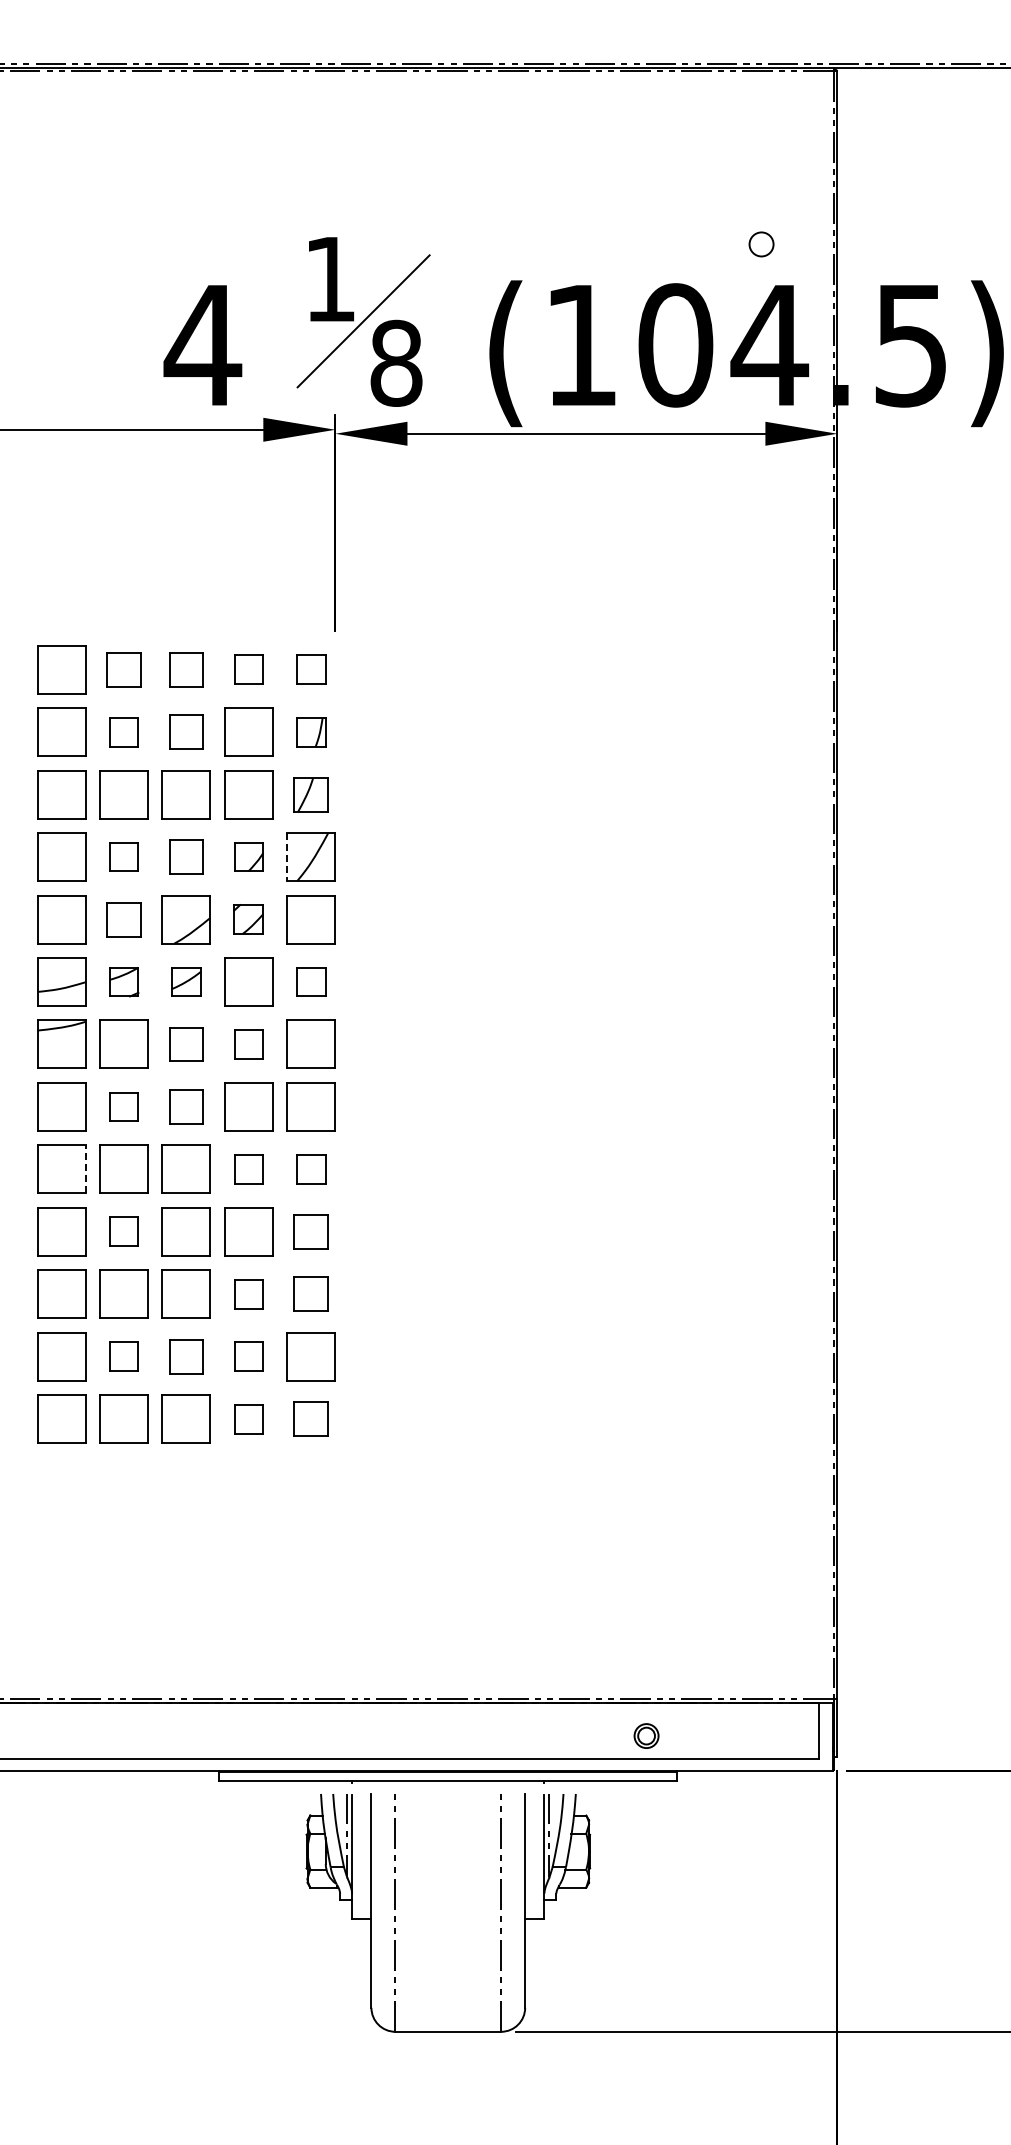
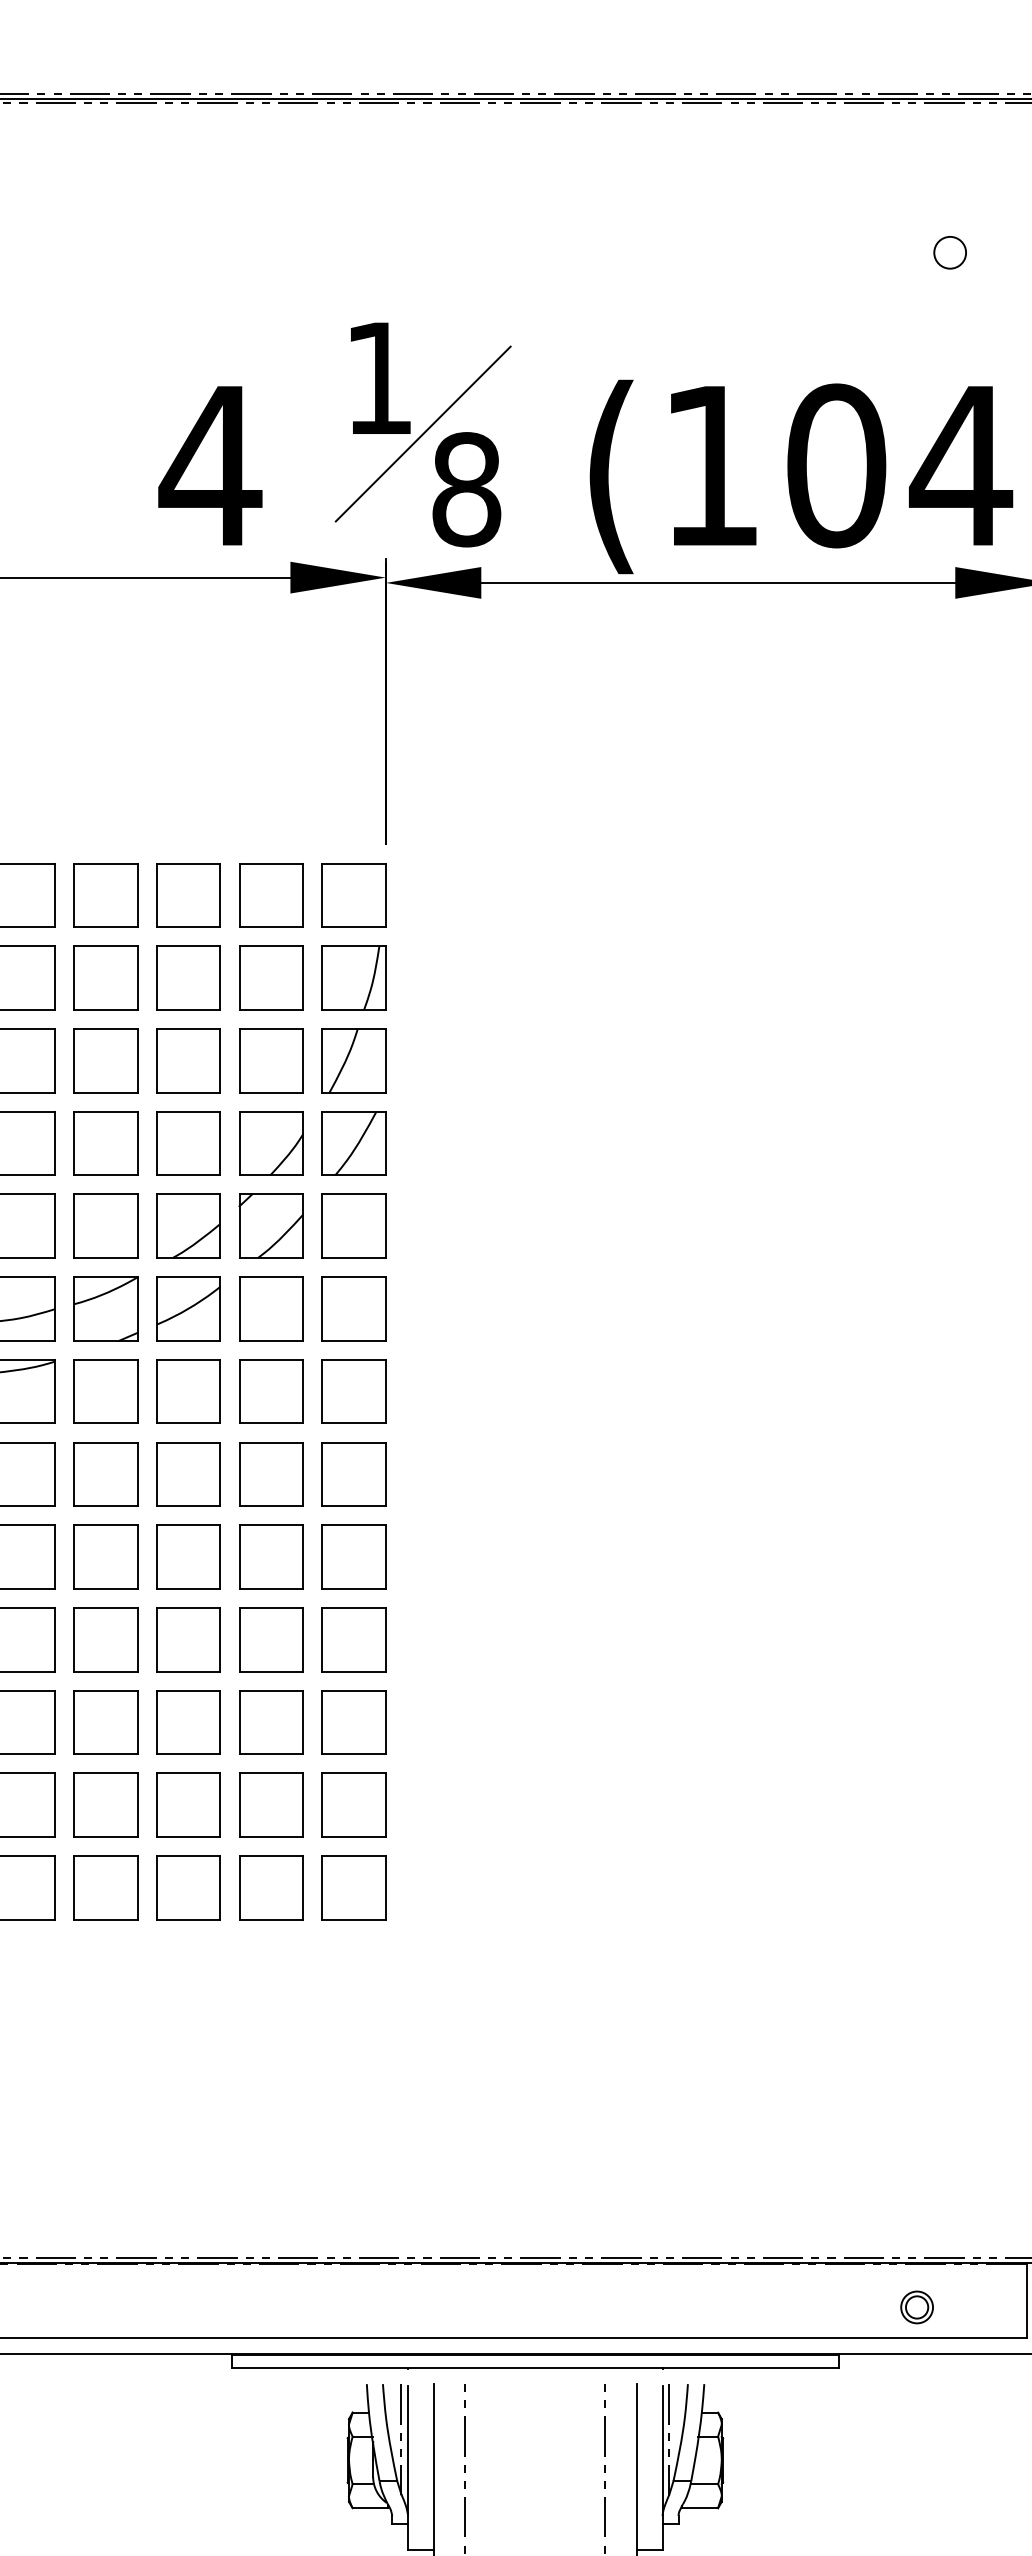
circle: (761, 244) -> (950, 252), moved
part: (123, 669) -> (105, 895), size x1.43
part: (185, 669) -> (187, 895), size x1.43
part: (248, 669) -> (270, 895), size x1.67
part: (310, 669) -> (352, 895), size x1.67
part: (123, 731) -> (105, 977), size x1.67
part: (185, 731) -> (187, 977), size x1.43
part: (310, 731) -> (352, 977), size x1.67
part: (310, 794) -> (352, 1060), size x1.43
part: (123, 856) -> (105, 1142), size x1.67
part: (185, 856) -> (187, 1142), size x1.43
part: (248, 856) -> (270, 1142), size x1.67
line: (287, 857) -> (322, 1144), dashed -> solid
part: (123, 919) -> (105, 1226), size x1.43
part: (248, 919) -> (270, 1226), size x1.67
part: (123, 981) -> (105, 1308), size x1.67
part: (185, 981) -> (187, 1308), size x1.67
part: (310, 981) -> (352, 1308), size x1.67
part: (185, 1043) -> (187, 1390), size x1.43
part: (248, 1043) -> (270, 1390), size x1.67
part: (123, 1106) -> (105, 1473), size x1.67
part: (185, 1106) -> (187, 1473), size x1.43
line: (85, 1168) -> (54, 1555), dashed -> solid
part: (248, 1168) -> (270, 1555), size x1.67
part: (310, 1168) -> (352, 1555), size x1.67
part: (123, 1231) -> (105, 1639), size x1.67
part: (310, 1231) -> (352, 1639), size x1.43
part: (248, 1293) -> (270, 1721), size x1.67
part: (310, 1293) -> (352, 1721), size x1.43
part: (123, 1356) -> (105, 1804), size x1.67
part: (185, 1356) -> (187, 1804), size x1.43
part: (248, 1356) -> (270, 1804), size x1.67
part: (248, 1418) -> (270, 1886), size x1.67
part: (310, 1418) -> (352, 1886), size x1.43
part: (646, 1735) -> (917, 2306), moved

